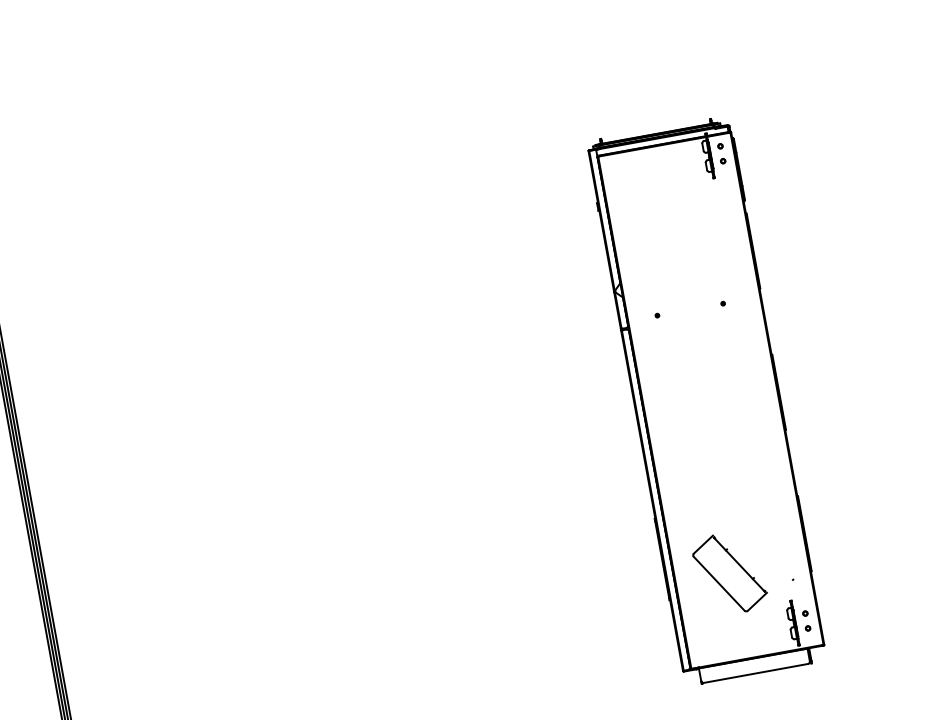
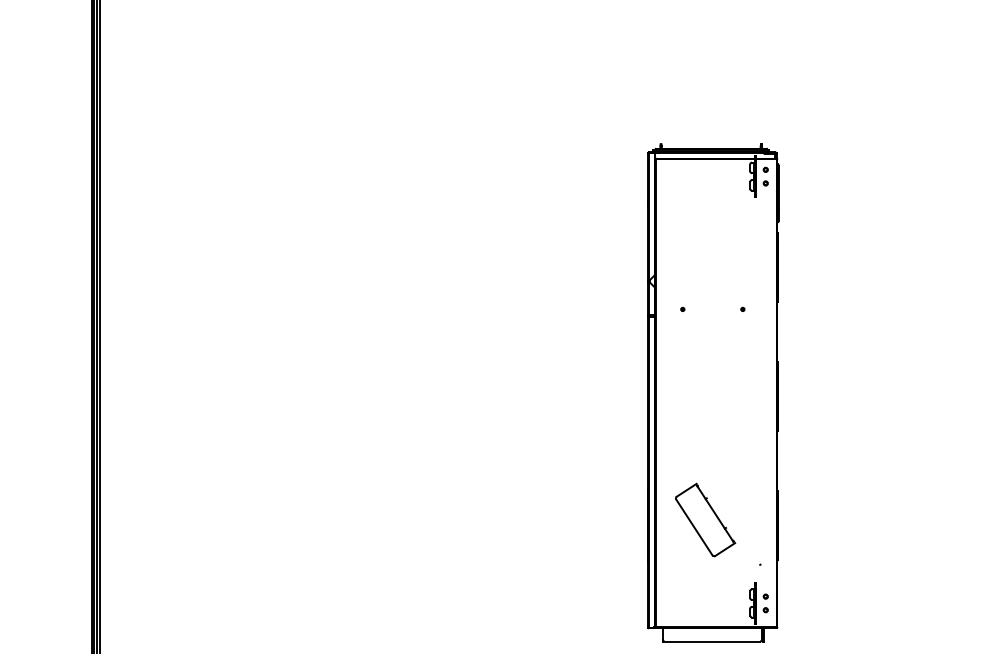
part: (729, 572) -> (705, 519), moved

